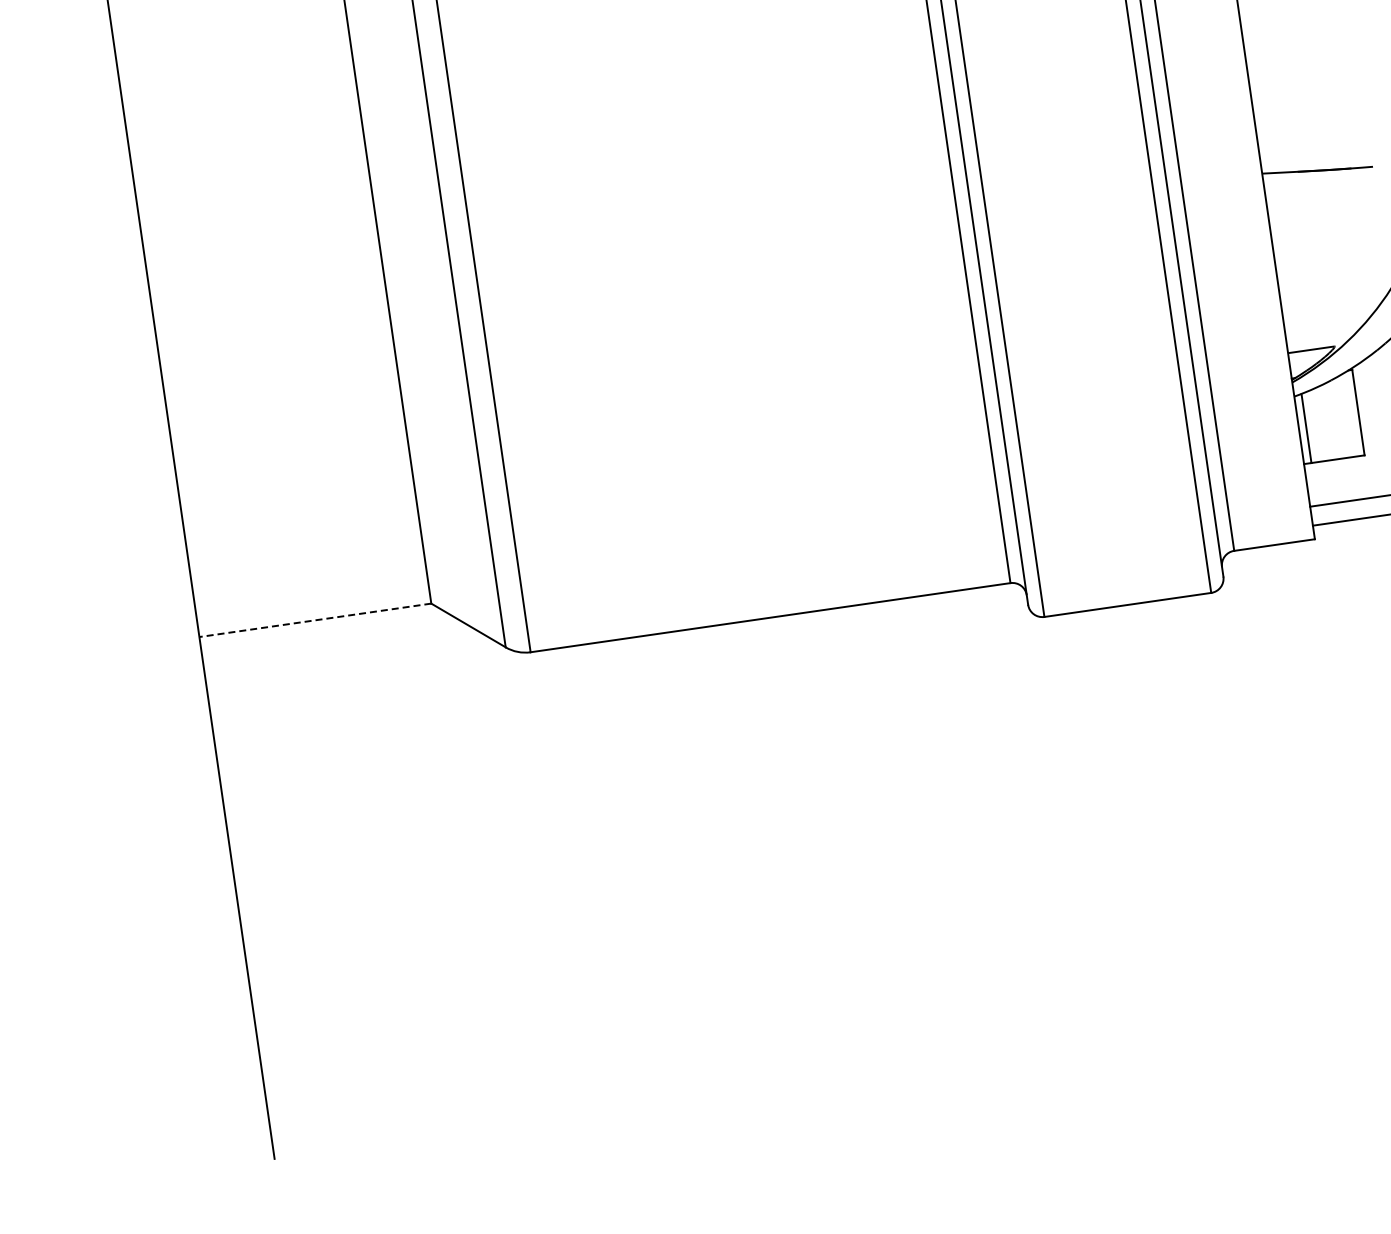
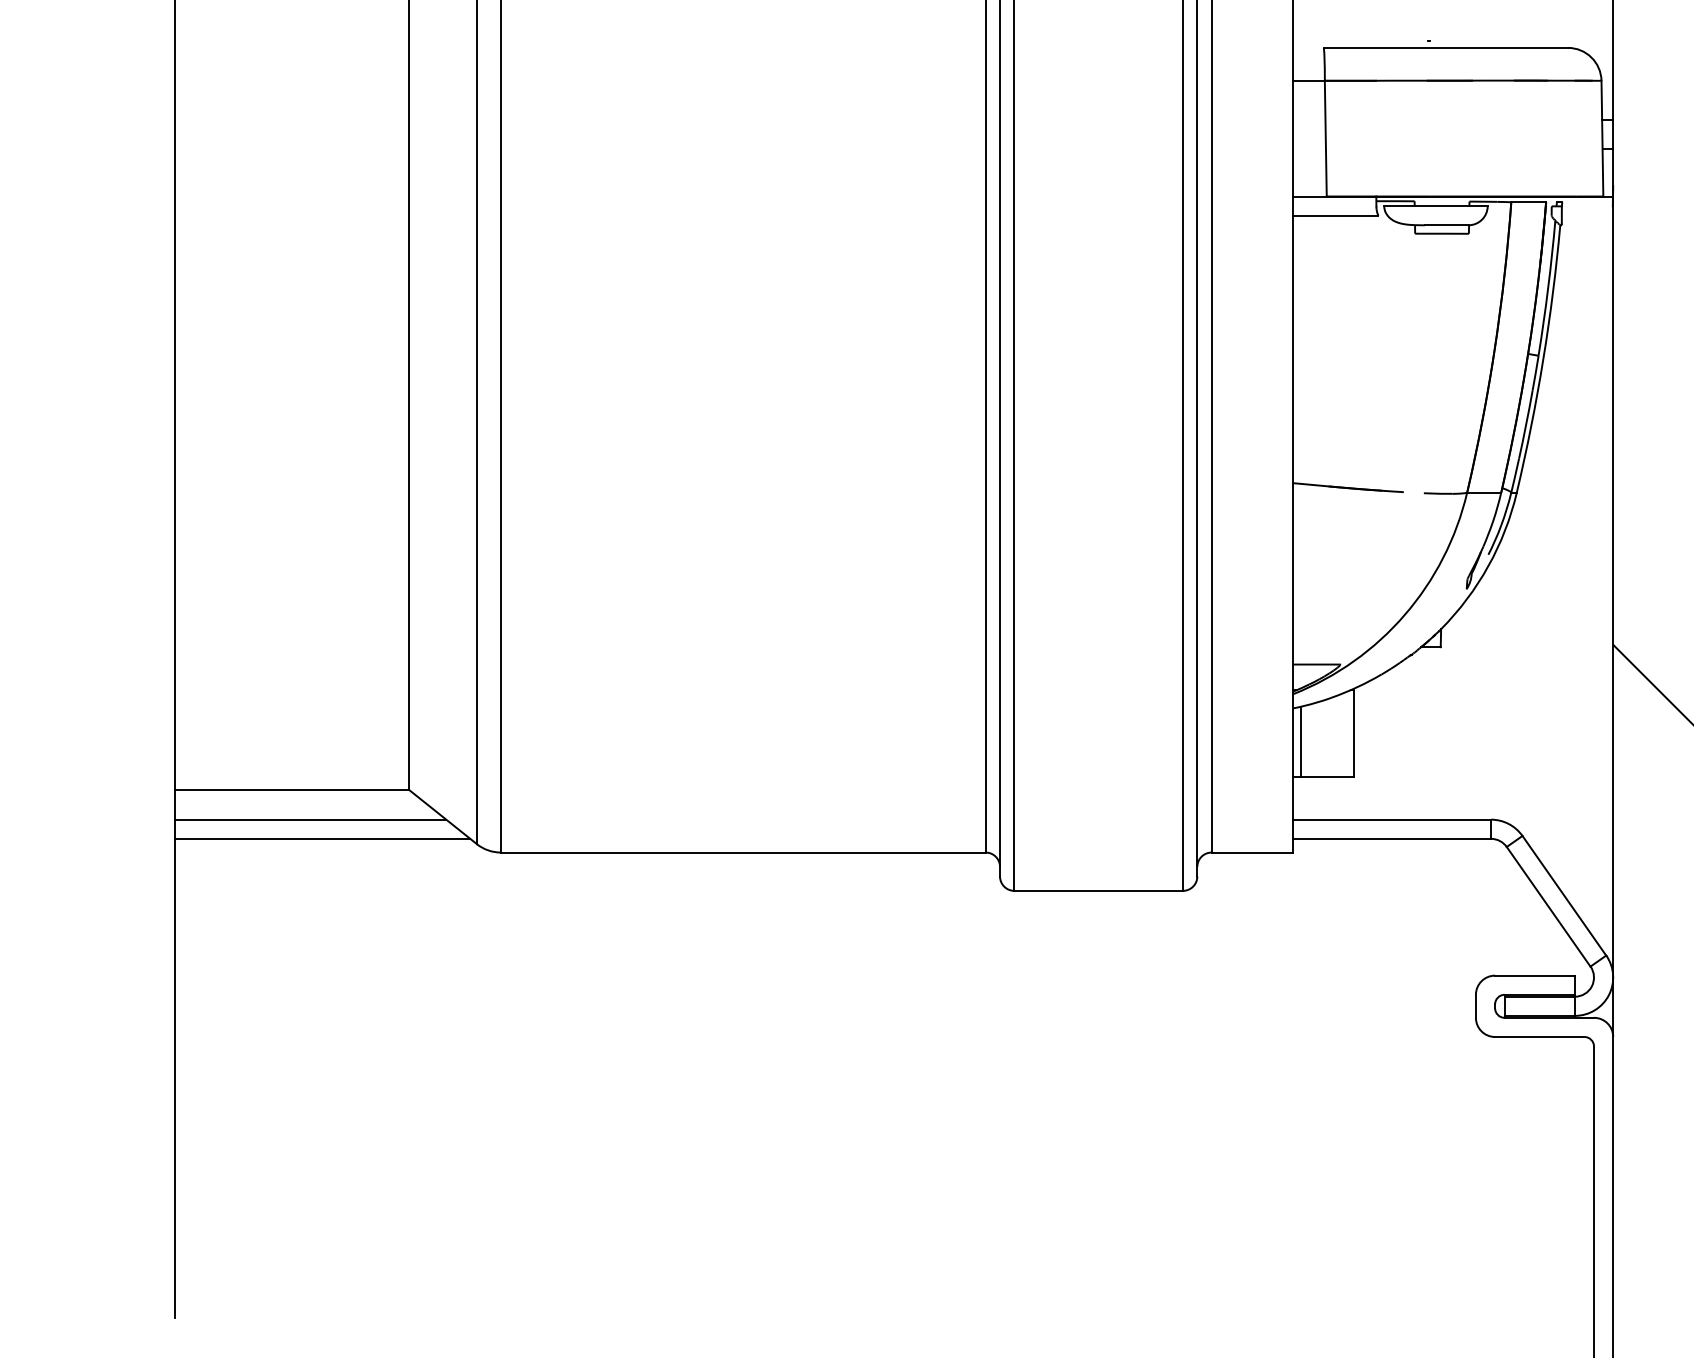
line: (314, 620) -> (291, 790), dashed -> solid
line: (337, 646) -> (310, 819), added
line: (352, 663) -> (322, 838), added

